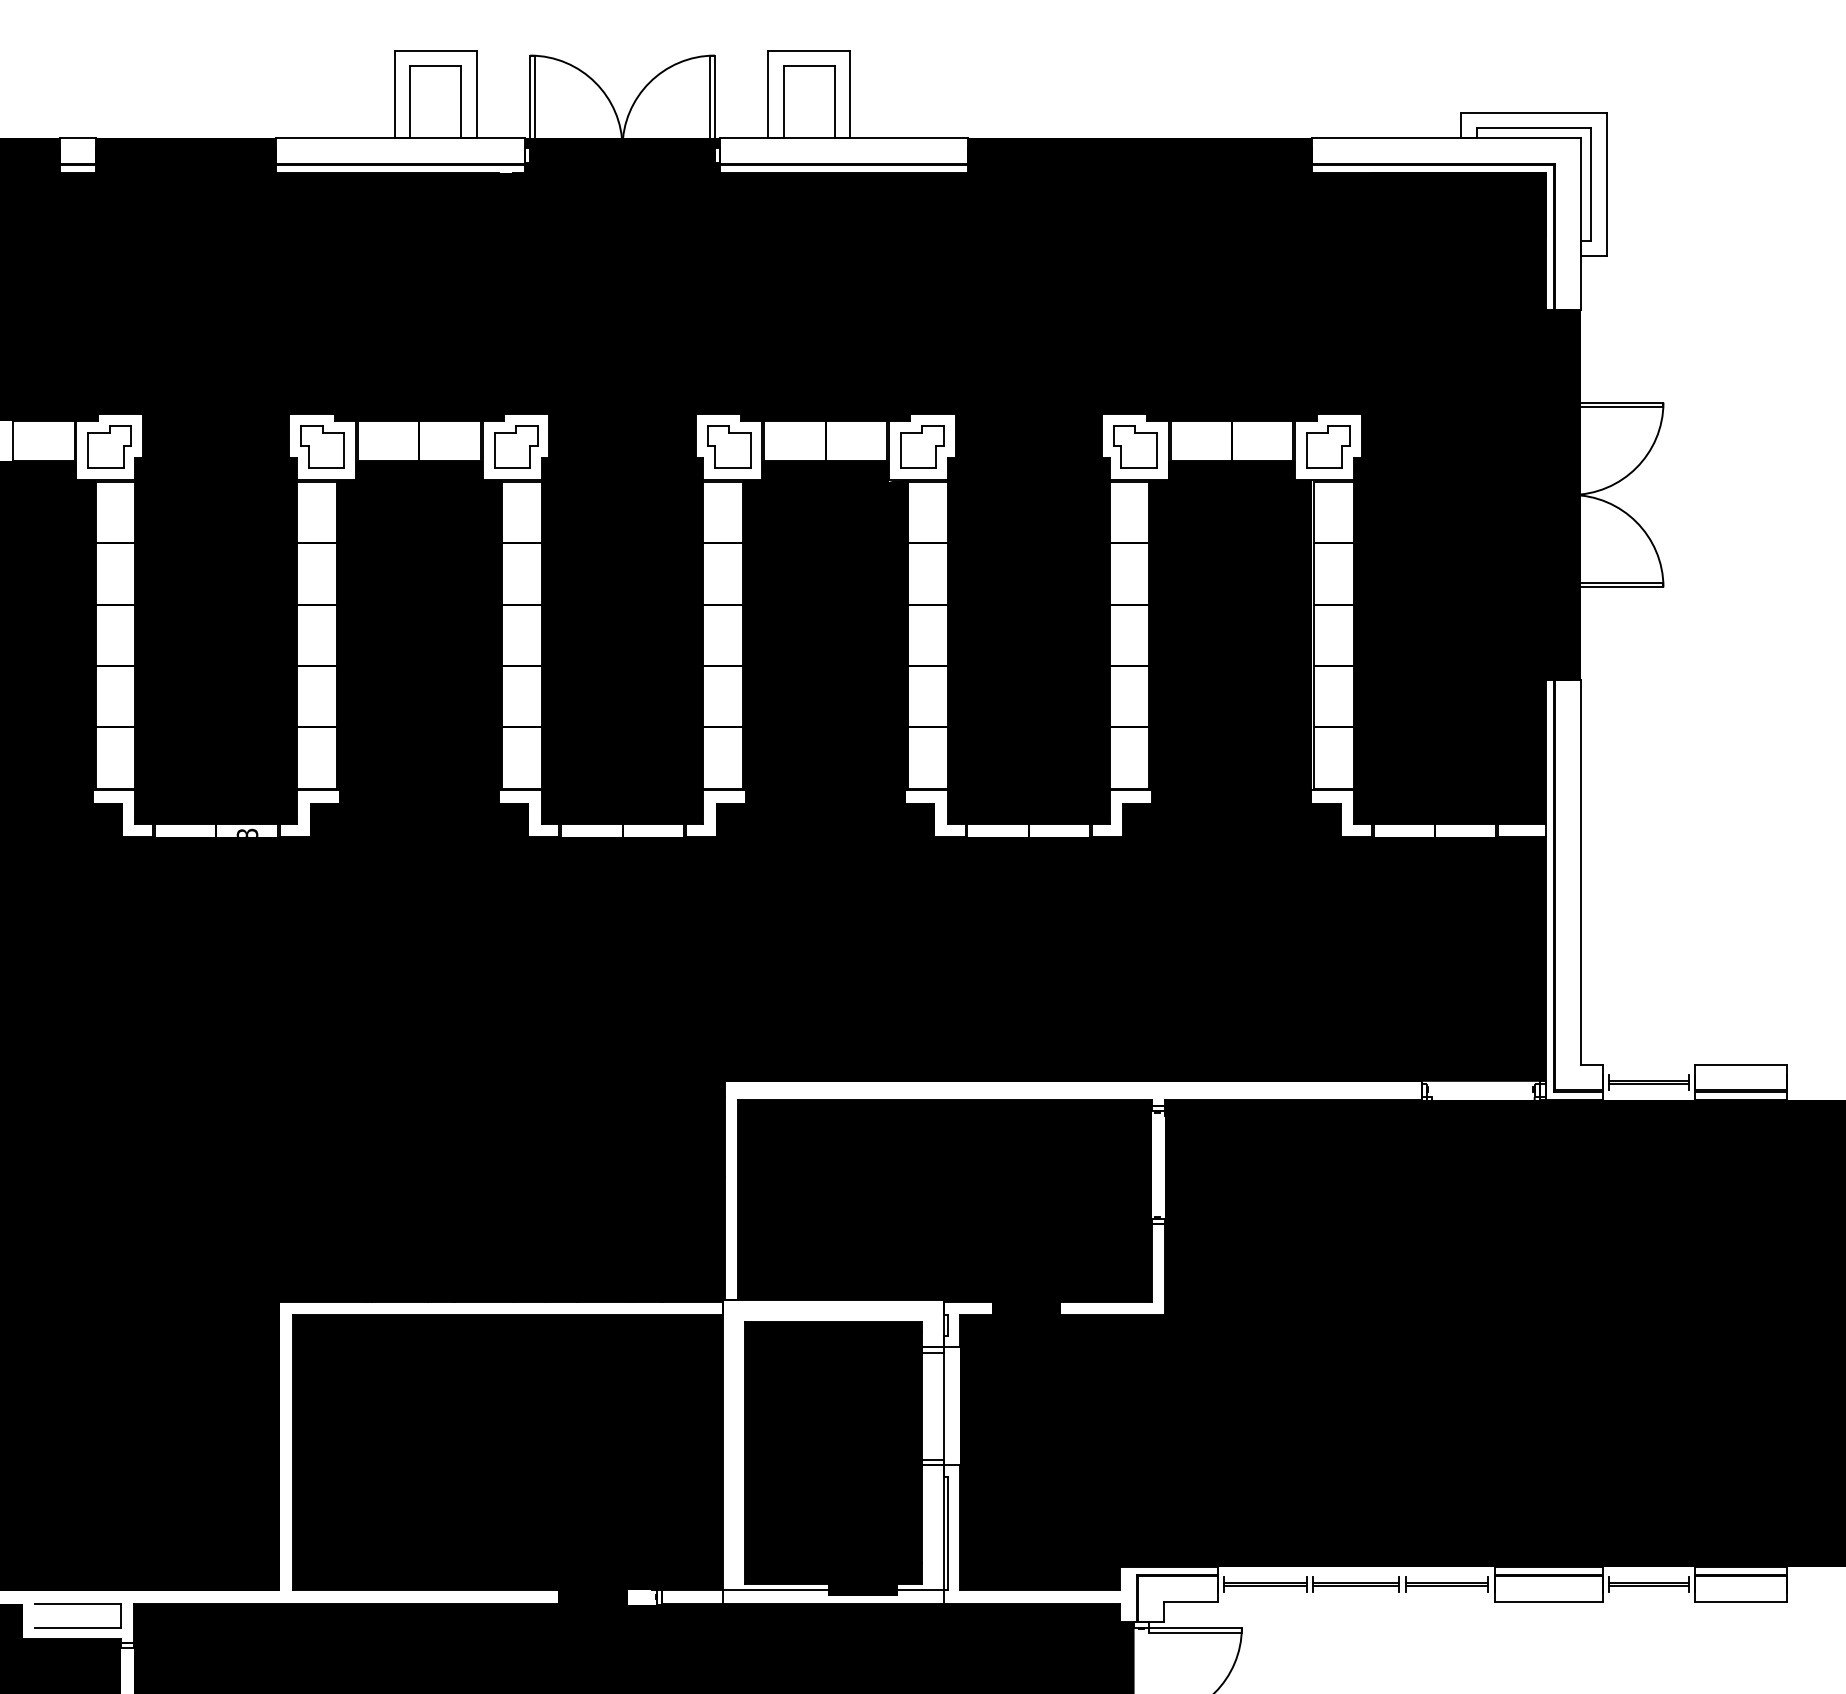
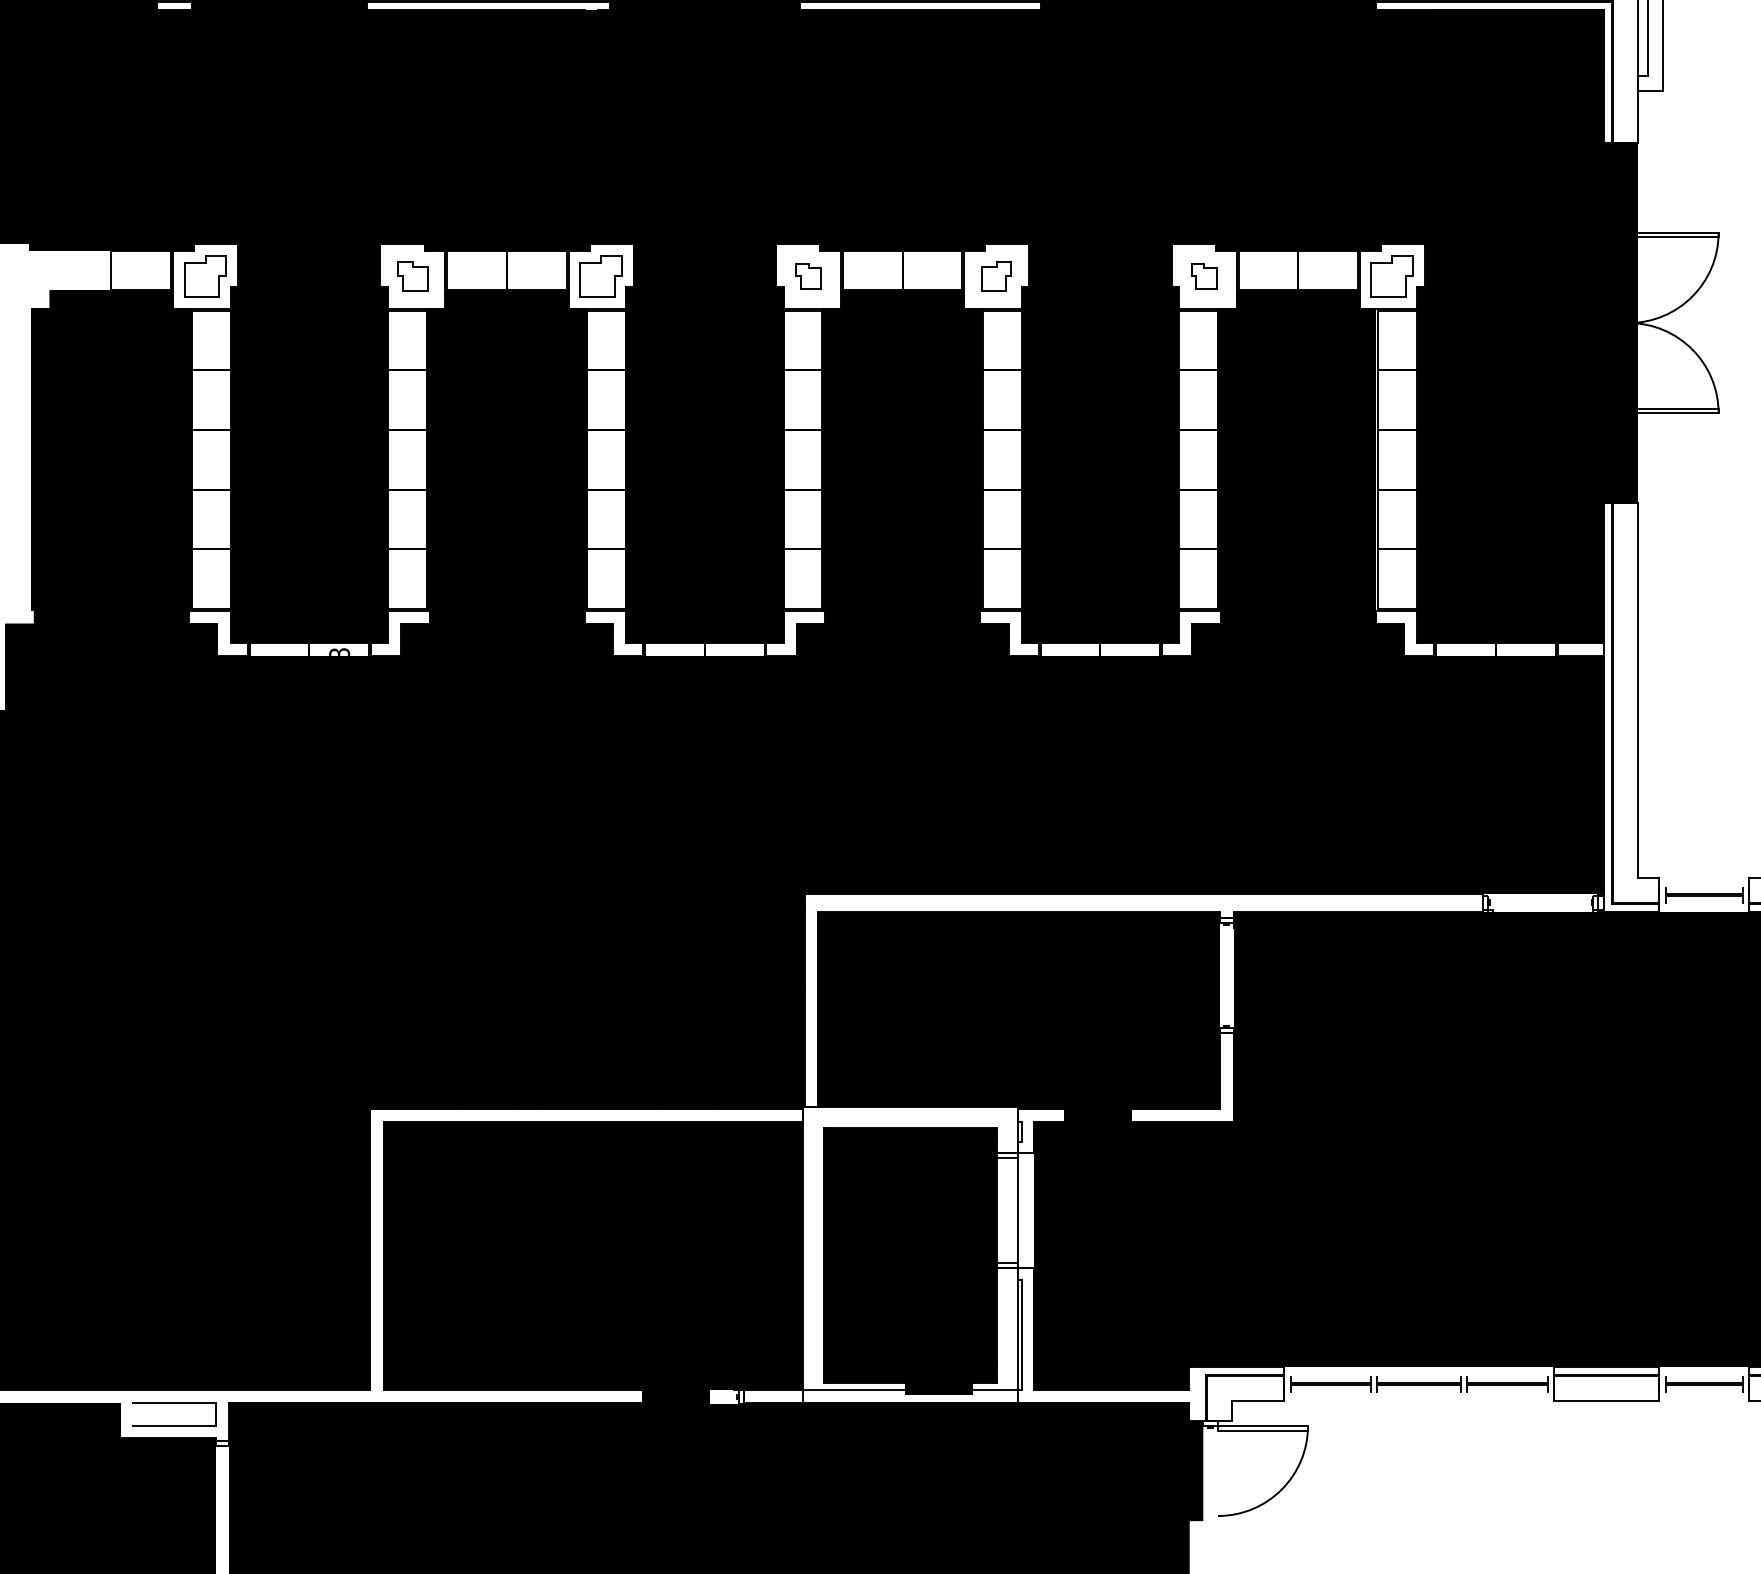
part: (322, 446) -> (412, 275), size x0.7
part: (729, 446) -> (809, 275), size x0.6
part: (922, 446) -> (996, 275), size x0.7
part: (1135, 446) -> (1204, 275), size x0.6

